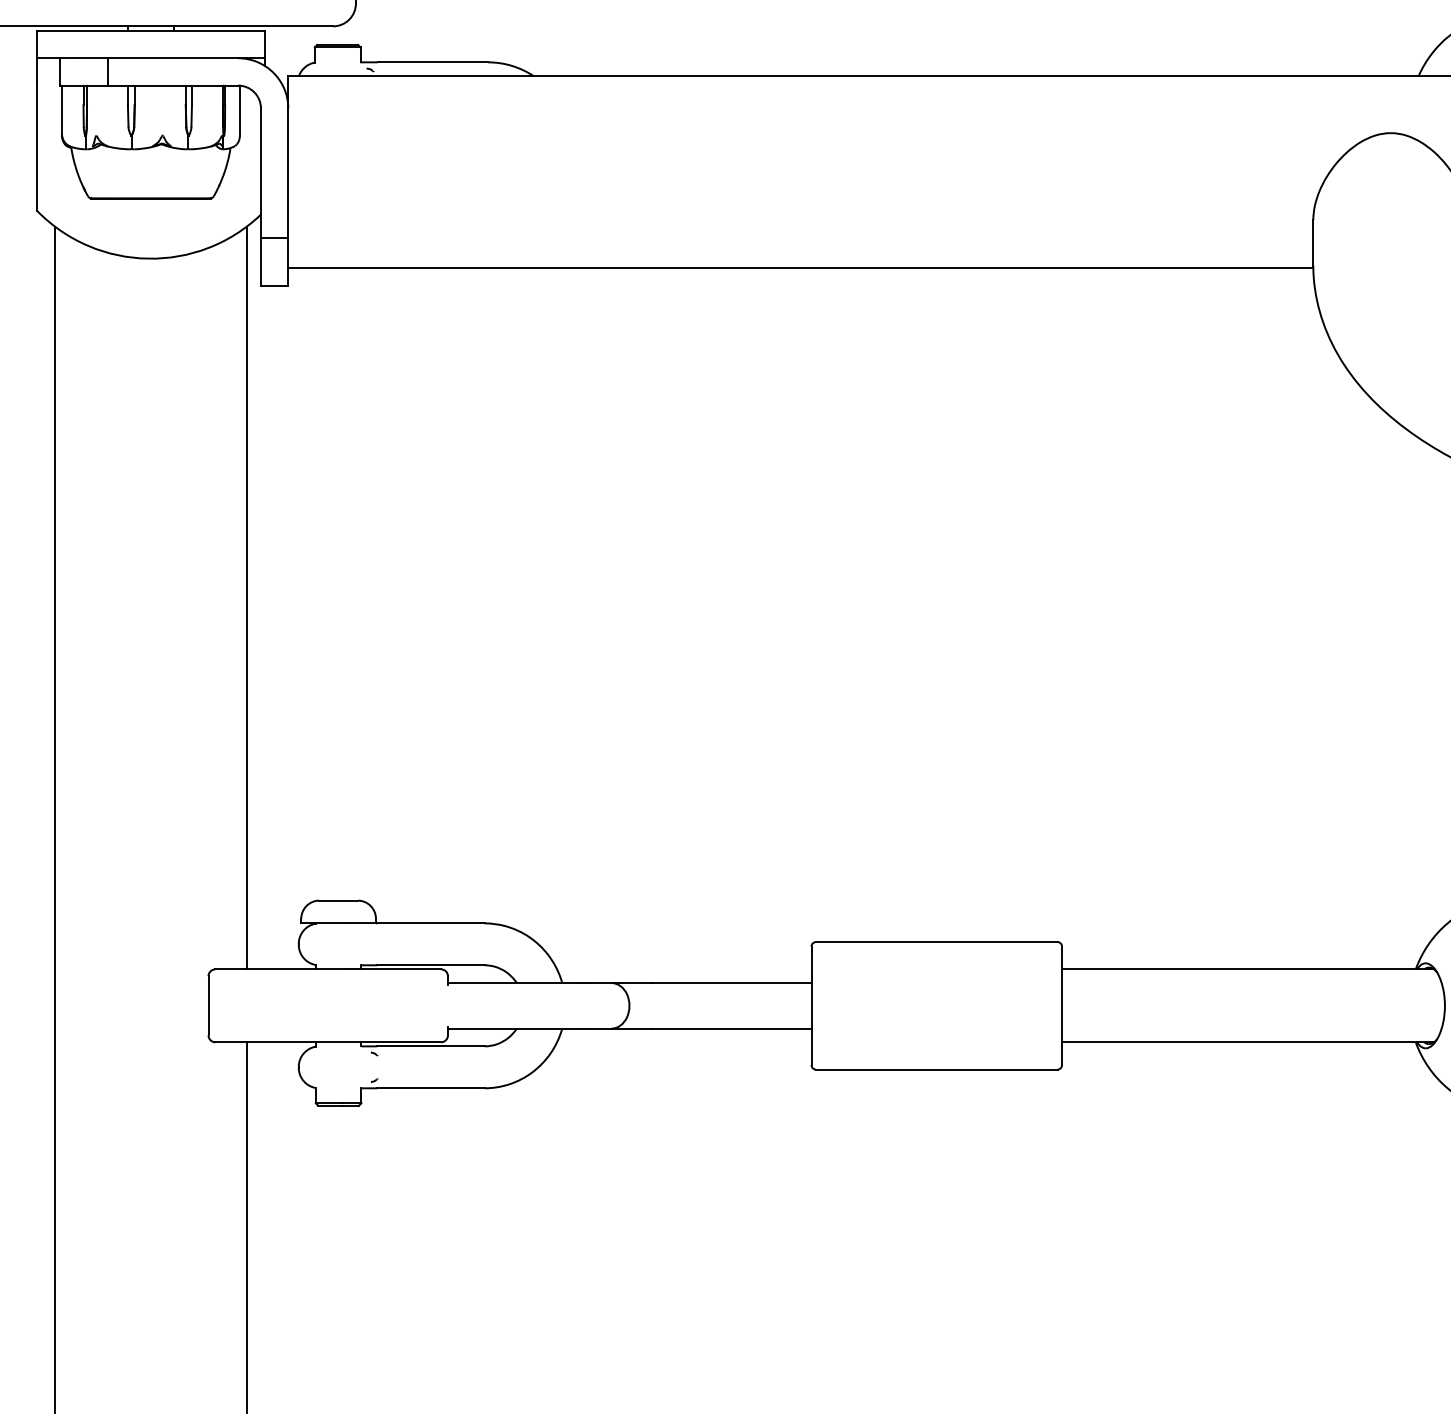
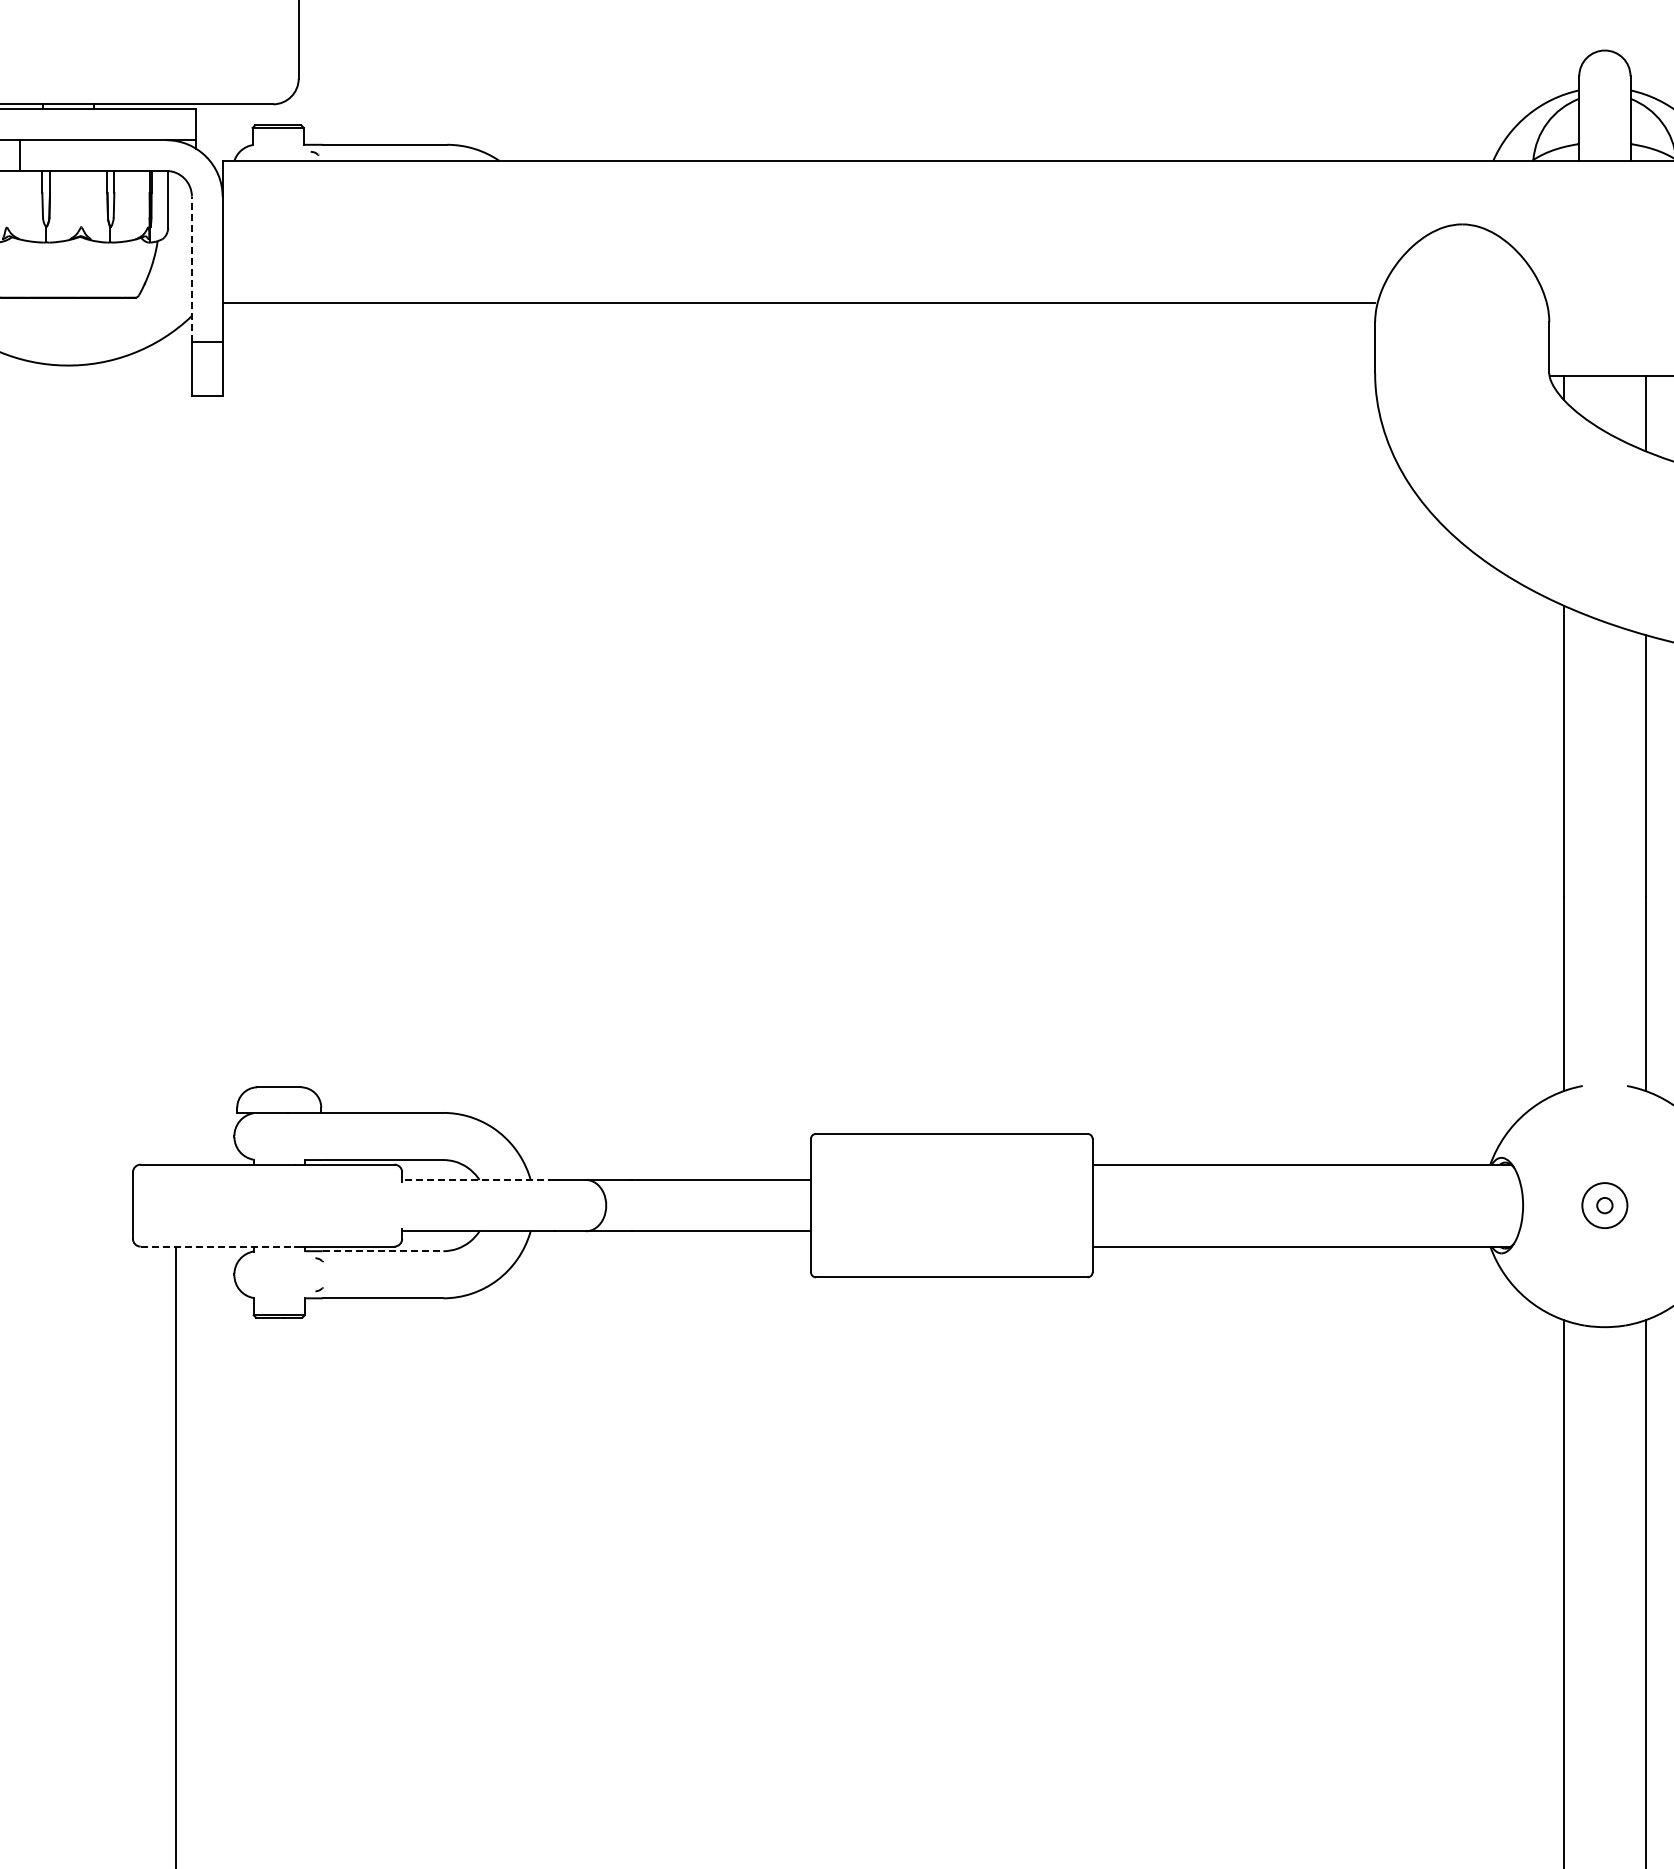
line: (260, 173) -> (191, 269), solid -> dashed
line: (800, 267) -> (798, 302), moved
line: (246, 597) -> (175, 746), removed
line: (514, 983) -> (477, 1180), solid -> dashed
line: (283, 1042) -> (217, 1246), solid -> dashed
line: (431, 1046) -> (383, 1251), solid -> dashed

